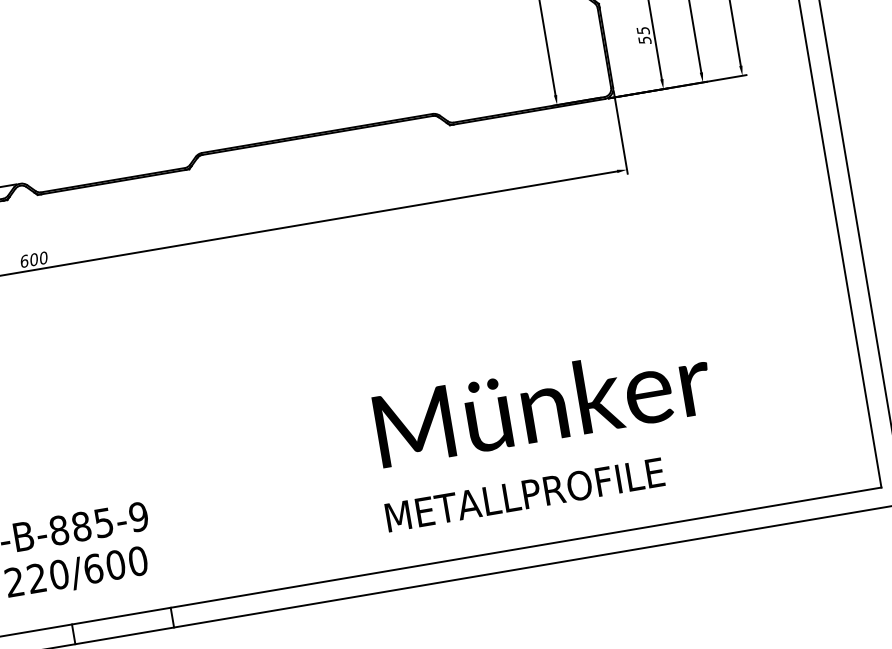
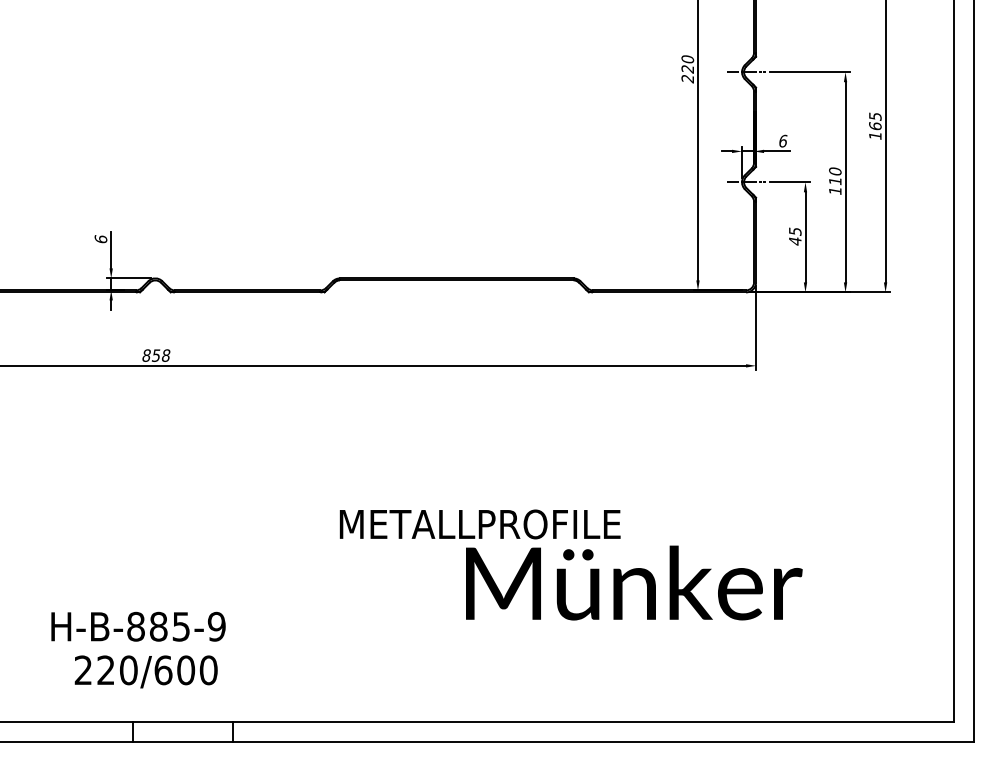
text: (645, 40) -> (795, 241), 55 -> 45
text: (34, 259) -> (156, 355), 600 -> 858
text: (524, 495) -> (479, 524), moved

